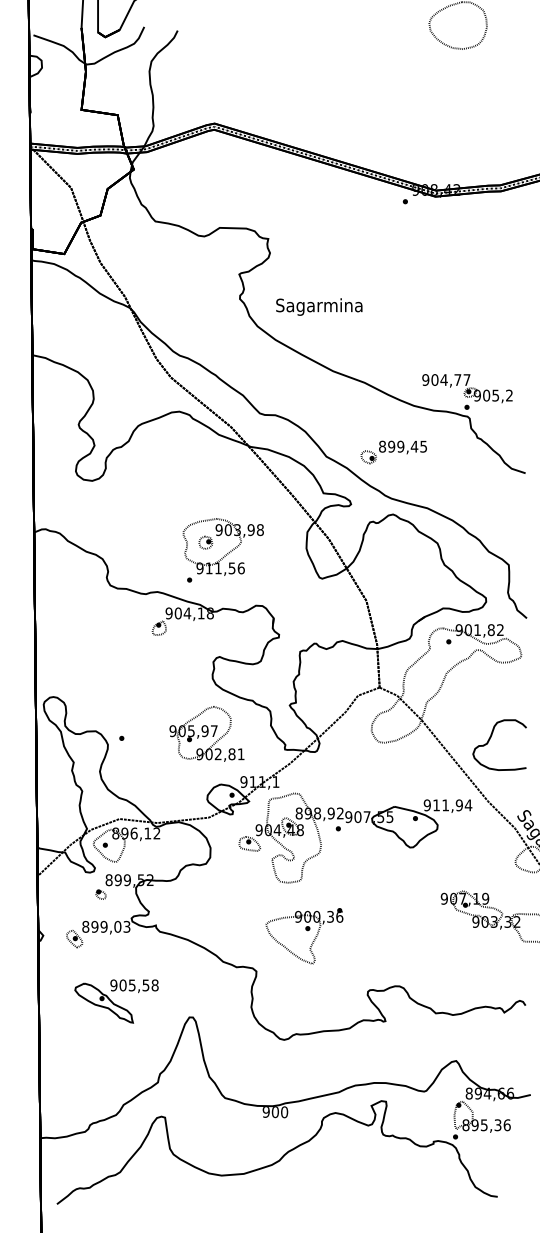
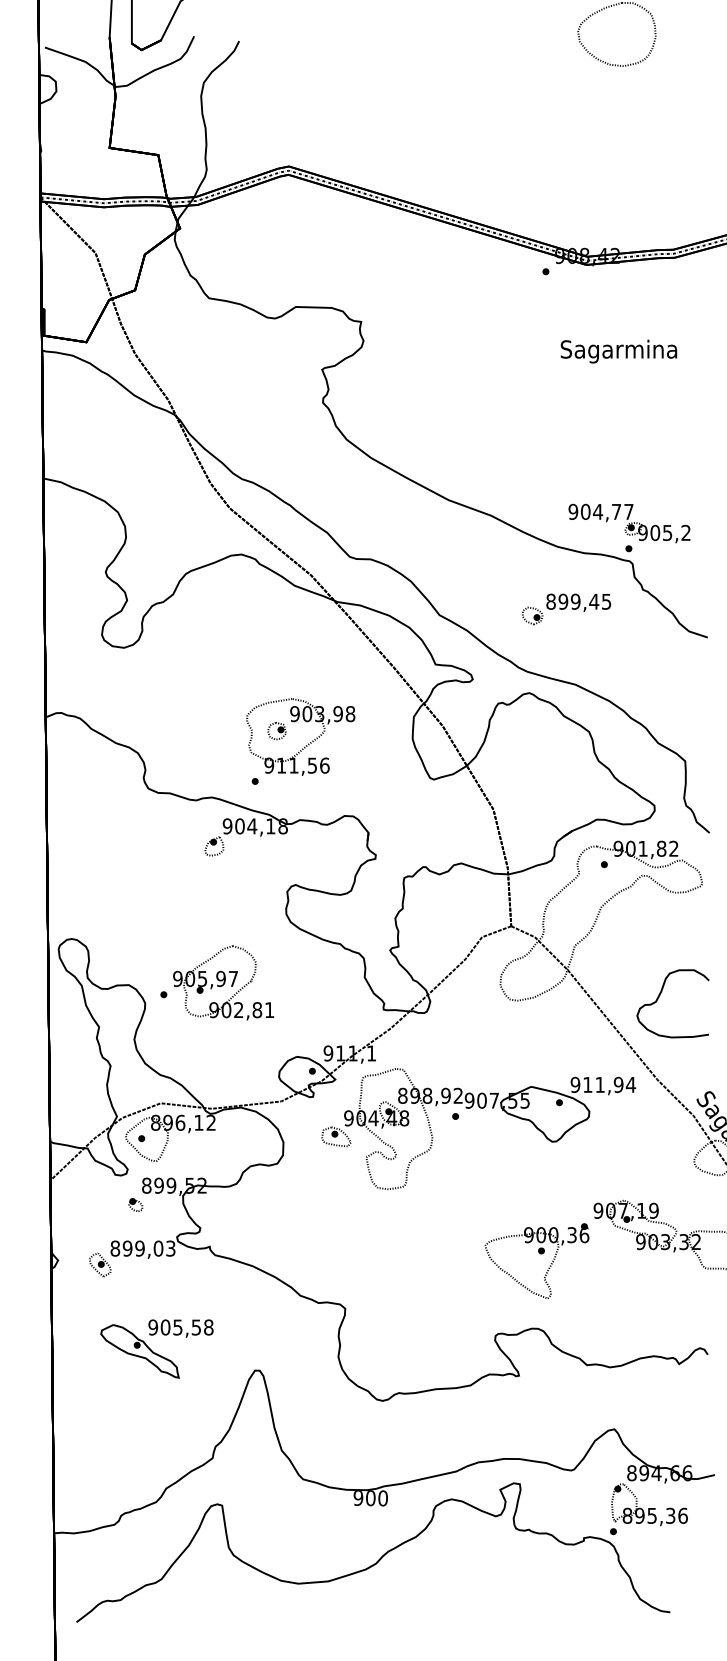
text: (318, 306) -> (618, 351), moved
part: (393, 452) -> (566, 609), moved
part: (206, 733) -> (223, 982), moved
part: (307, 931) -> (540, 1254), moved

